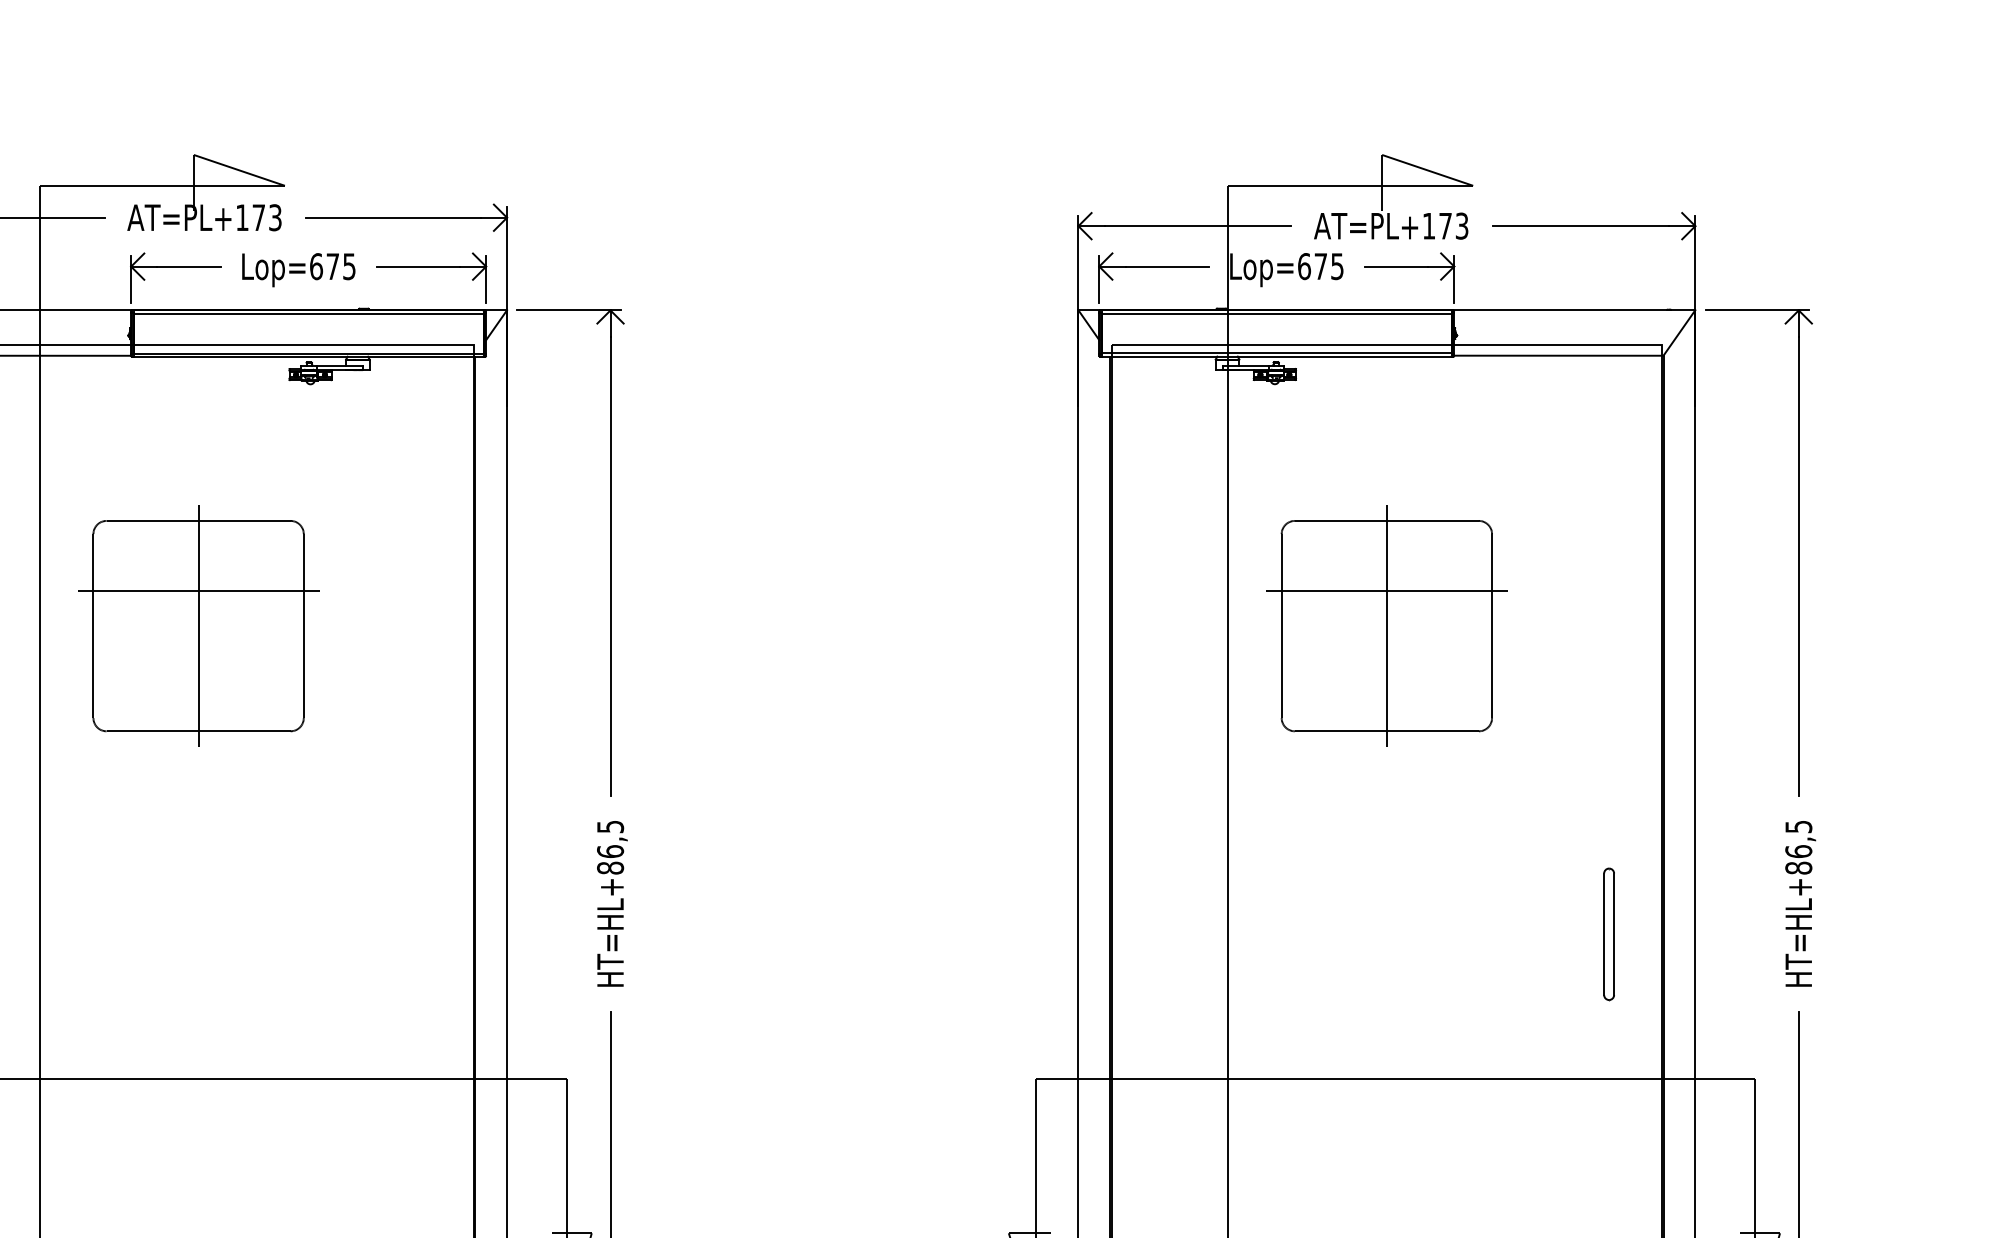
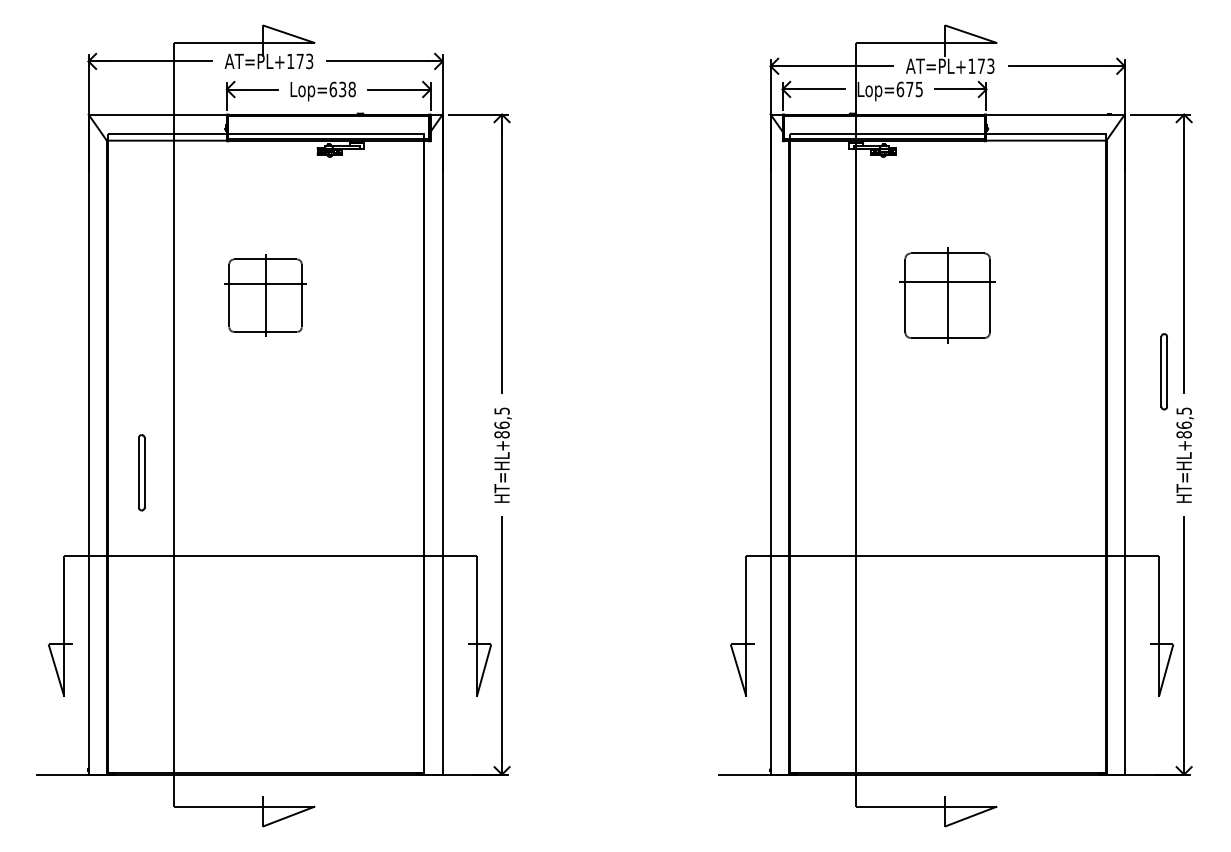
text: (341, 266) -> (347, 89), Lop=675 -> Lop=638
part: (198, 625) -> (265, 295), size x0.6
part: (1386, 625) -> (947, 295), size x0.7
part: (1607, 933) -> (1163, 371), moved

